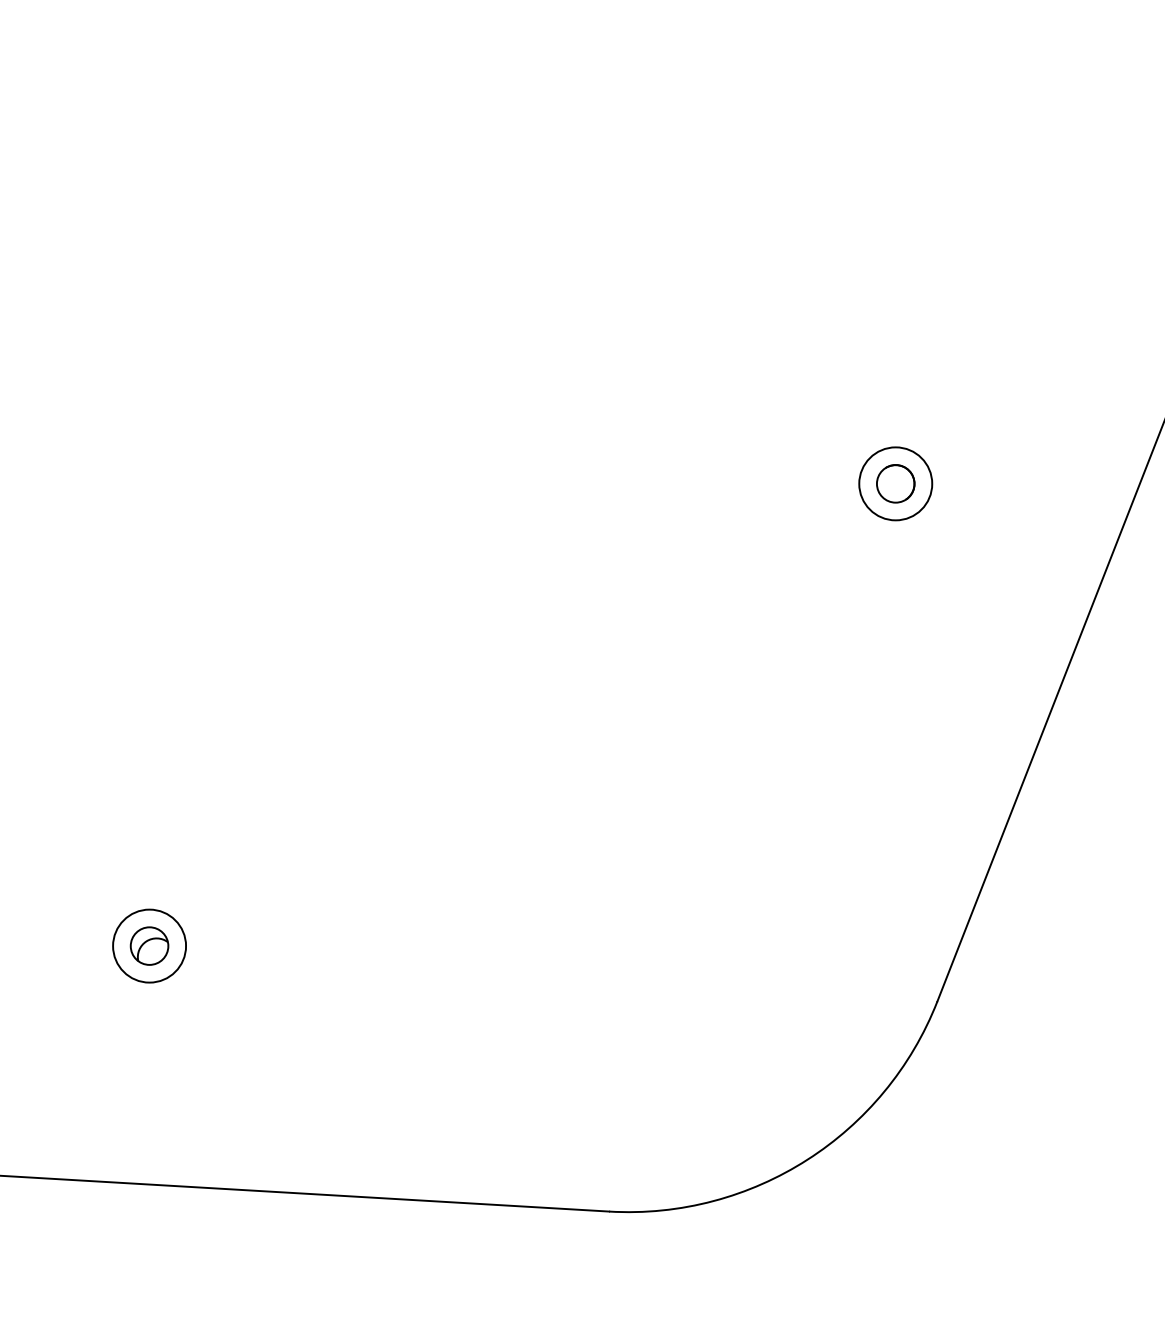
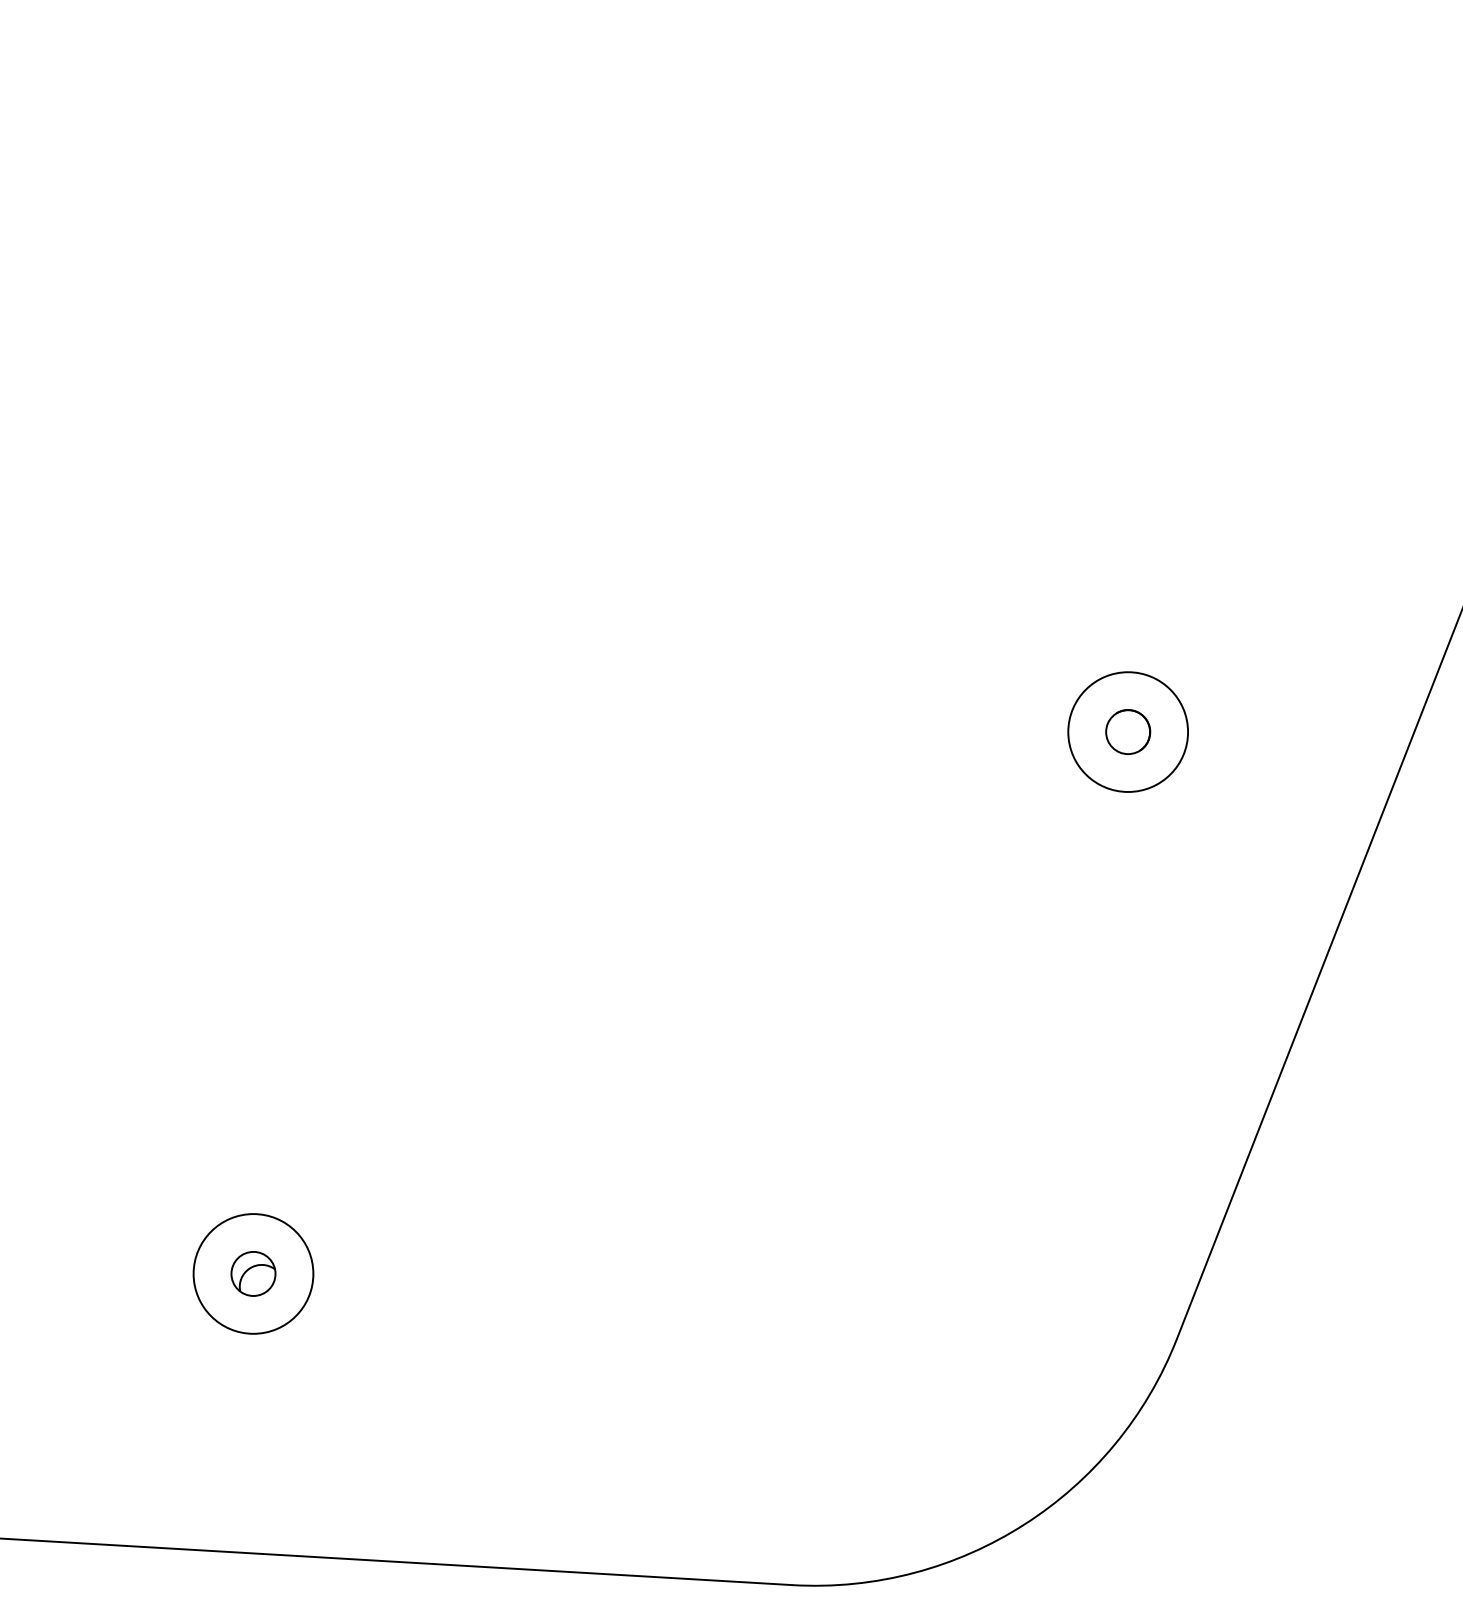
circle: (895, 483) -> (1127, 731), size x1.4
circle: (149, 945) -> (253, 1273), size x1.4

